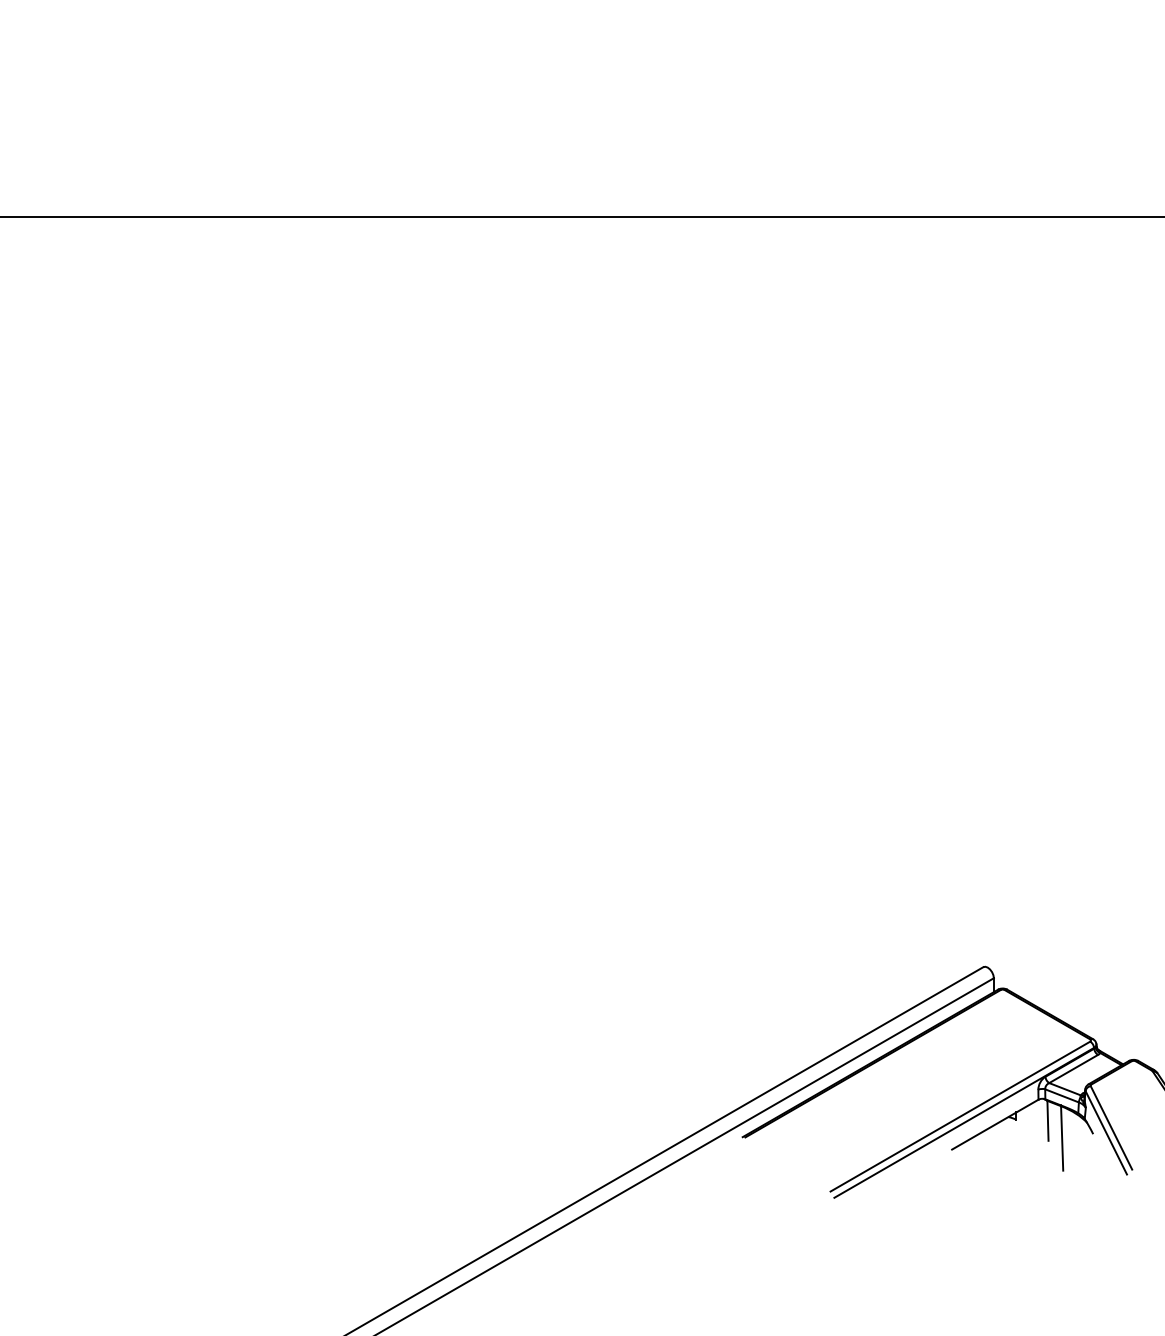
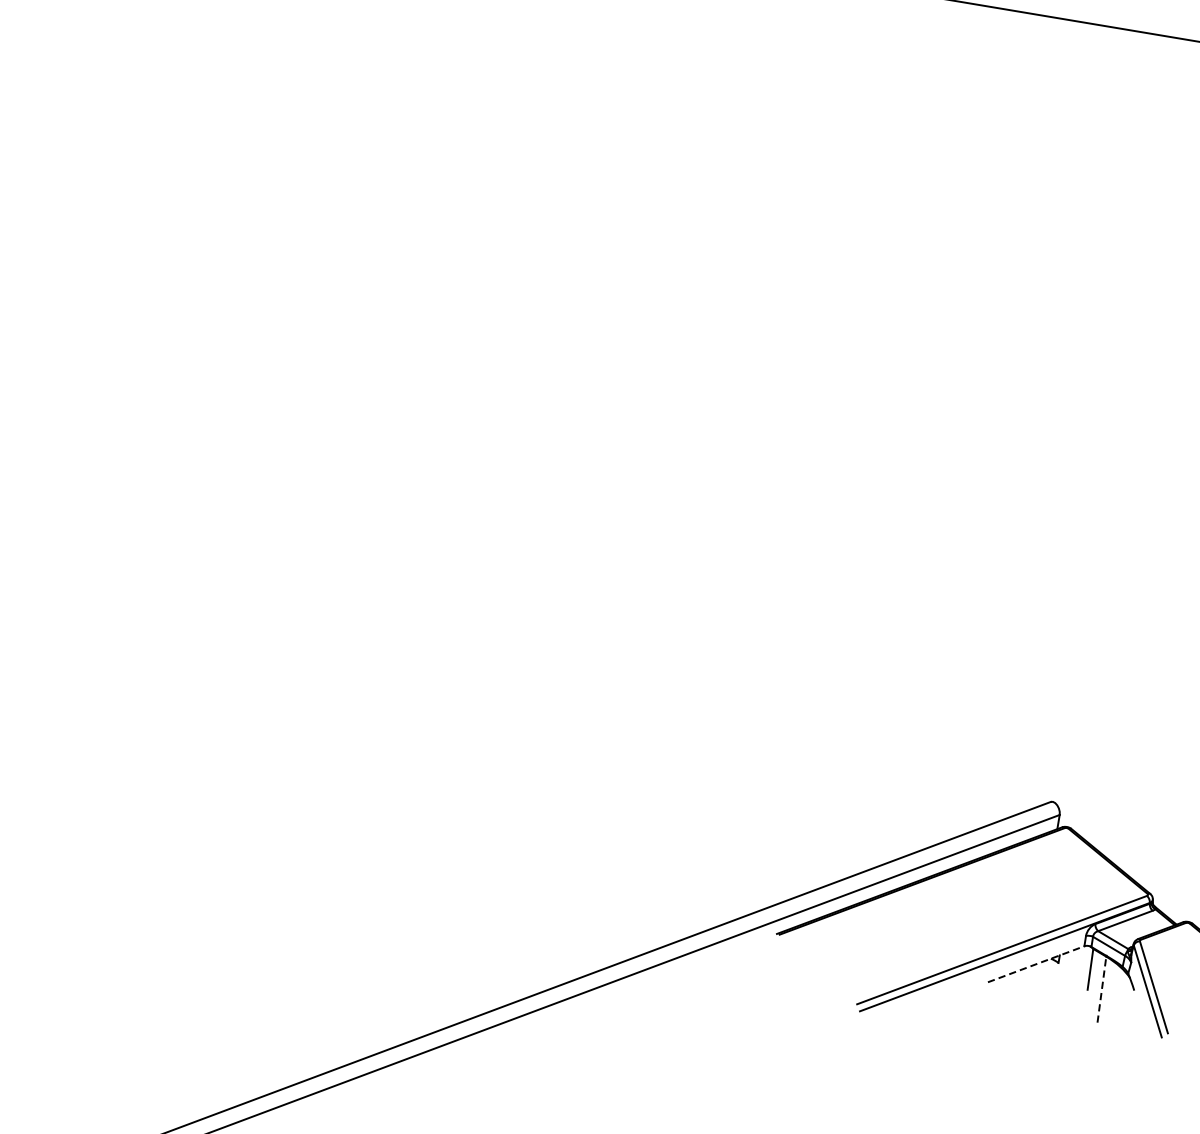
line: (995, 1124) -> (1036, 964), solid -> dashed
line: (1062, 1137) -> (1102, 988), solid -> dashed

